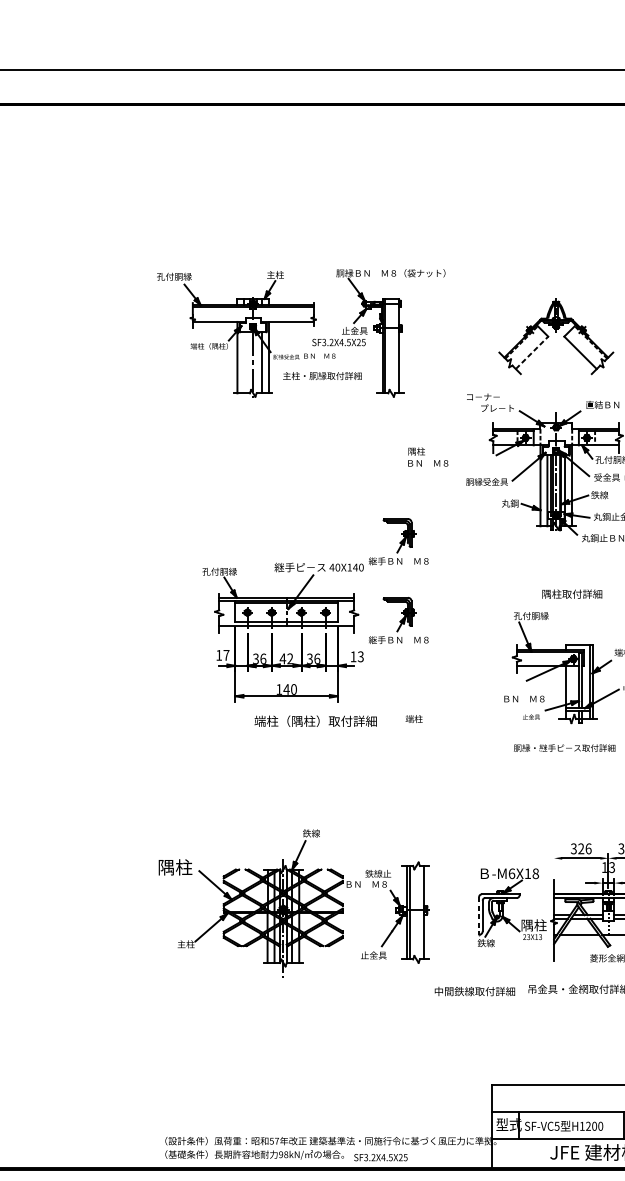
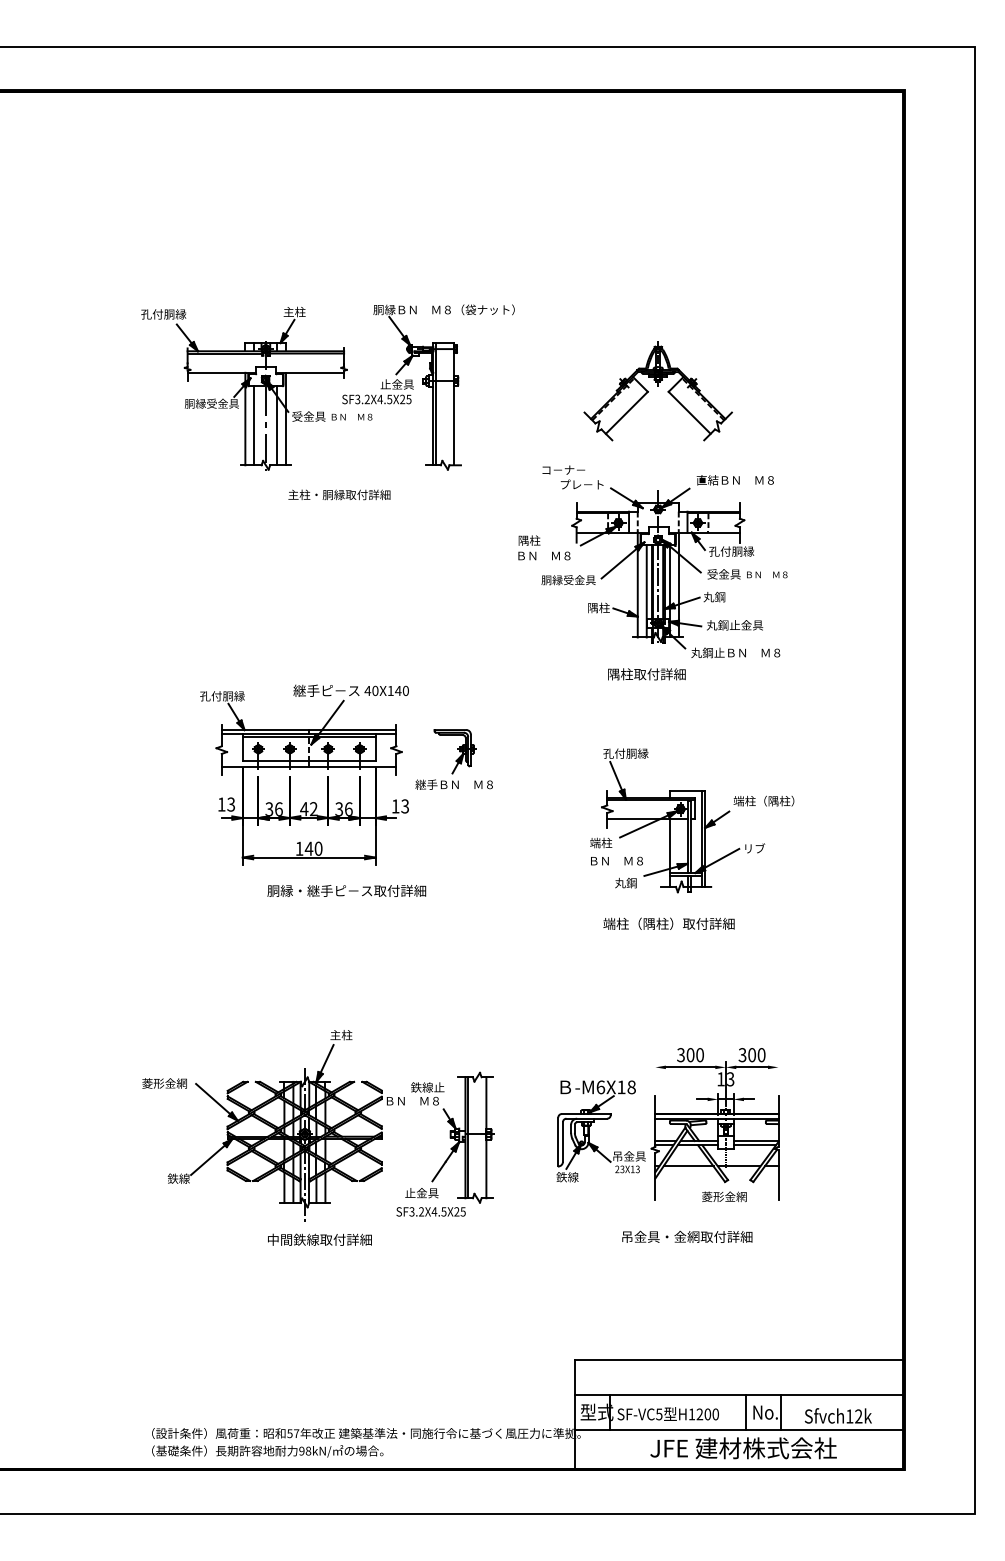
text: (211, 345) -> (211, 403), 端柱（隅柱） -> 胴縁受金具
line: (531, 352) -> (626, 412), dashed -> solid
text: (286, 355) -> (308, 416), 胴縁受金具 -> 受金具
line: (244, 362) -> (254, 425), added
text: (322, 375) -> (339, 494), moved
text: (428, 456) -> (544, 547), moved
text: (599, 494) -> (714, 596), 鉄線 -> 丸鋼
text: (510, 503) -> (598, 607), 丸鋼 -> 隅柱
part: (398, 541) -> (453, 657), removed
text: (571, 594) -> (646, 674), moved
text: (226, 655) -> (231, 804), 17 -> 13
text: (531, 715) -> (625, 882), 止金具 -> 丸鋼
text: (414, 718) -> (601, 842), moved
text: (315, 720) -> (346, 889), 端柱（隅柱）取付詳細 -> 胴縁・継手ピ－ス取付詳細
text: (564, 747) -> (668, 923), 胴縁・継手ピ－ス取付詳細 -> 端柱（隅柱）取付詳細
text: (311, 833) -> (341, 1035), 鉄線 -> 主柱
text: (585, 849) -> (695, 1055), 326 -> 300
text: (174, 866) -> (164, 1078), 隅柱 -> 菱形金網
line: (479, 916) -> (558, 1142), dashed -> solid
text: (534, 925) -> (629, 1154), 隅柱 -> 吊金具
text: (185, 944) -> (178, 1178), 主柱 -> 鉄線
text: (474, 991) -> (319, 1239), moved
text: (380, 1157) -> (430, 1211), moved

